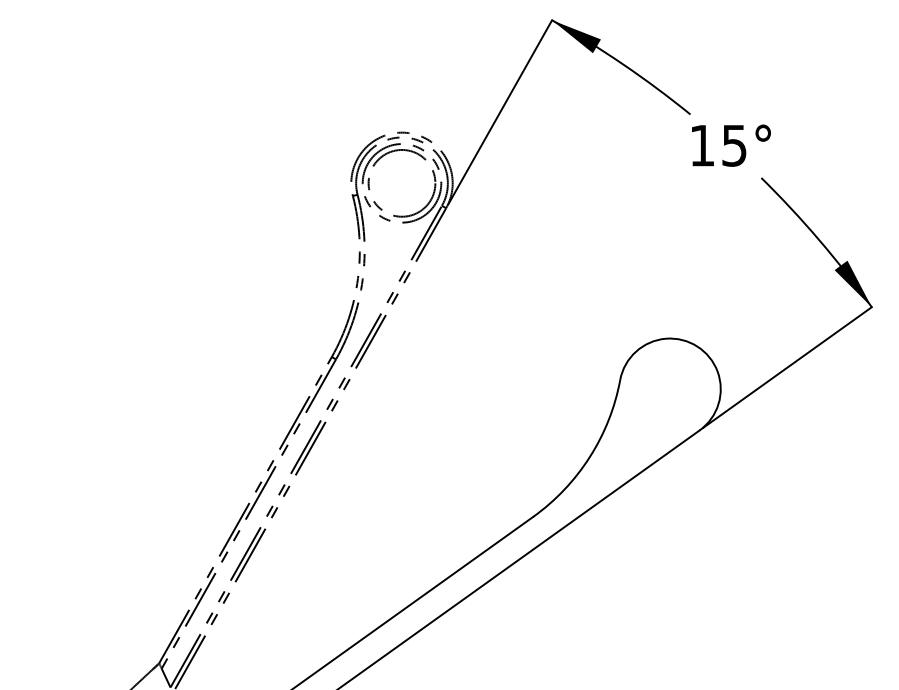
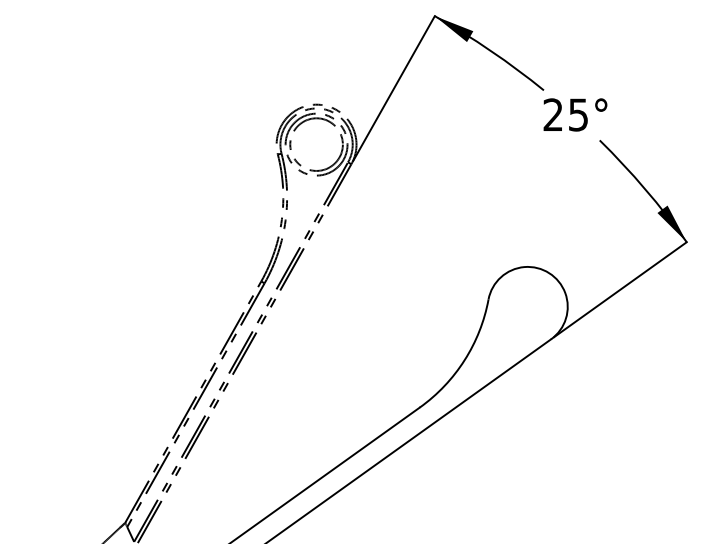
text: (701, 145) -> (552, 114), 15° -> 25°

